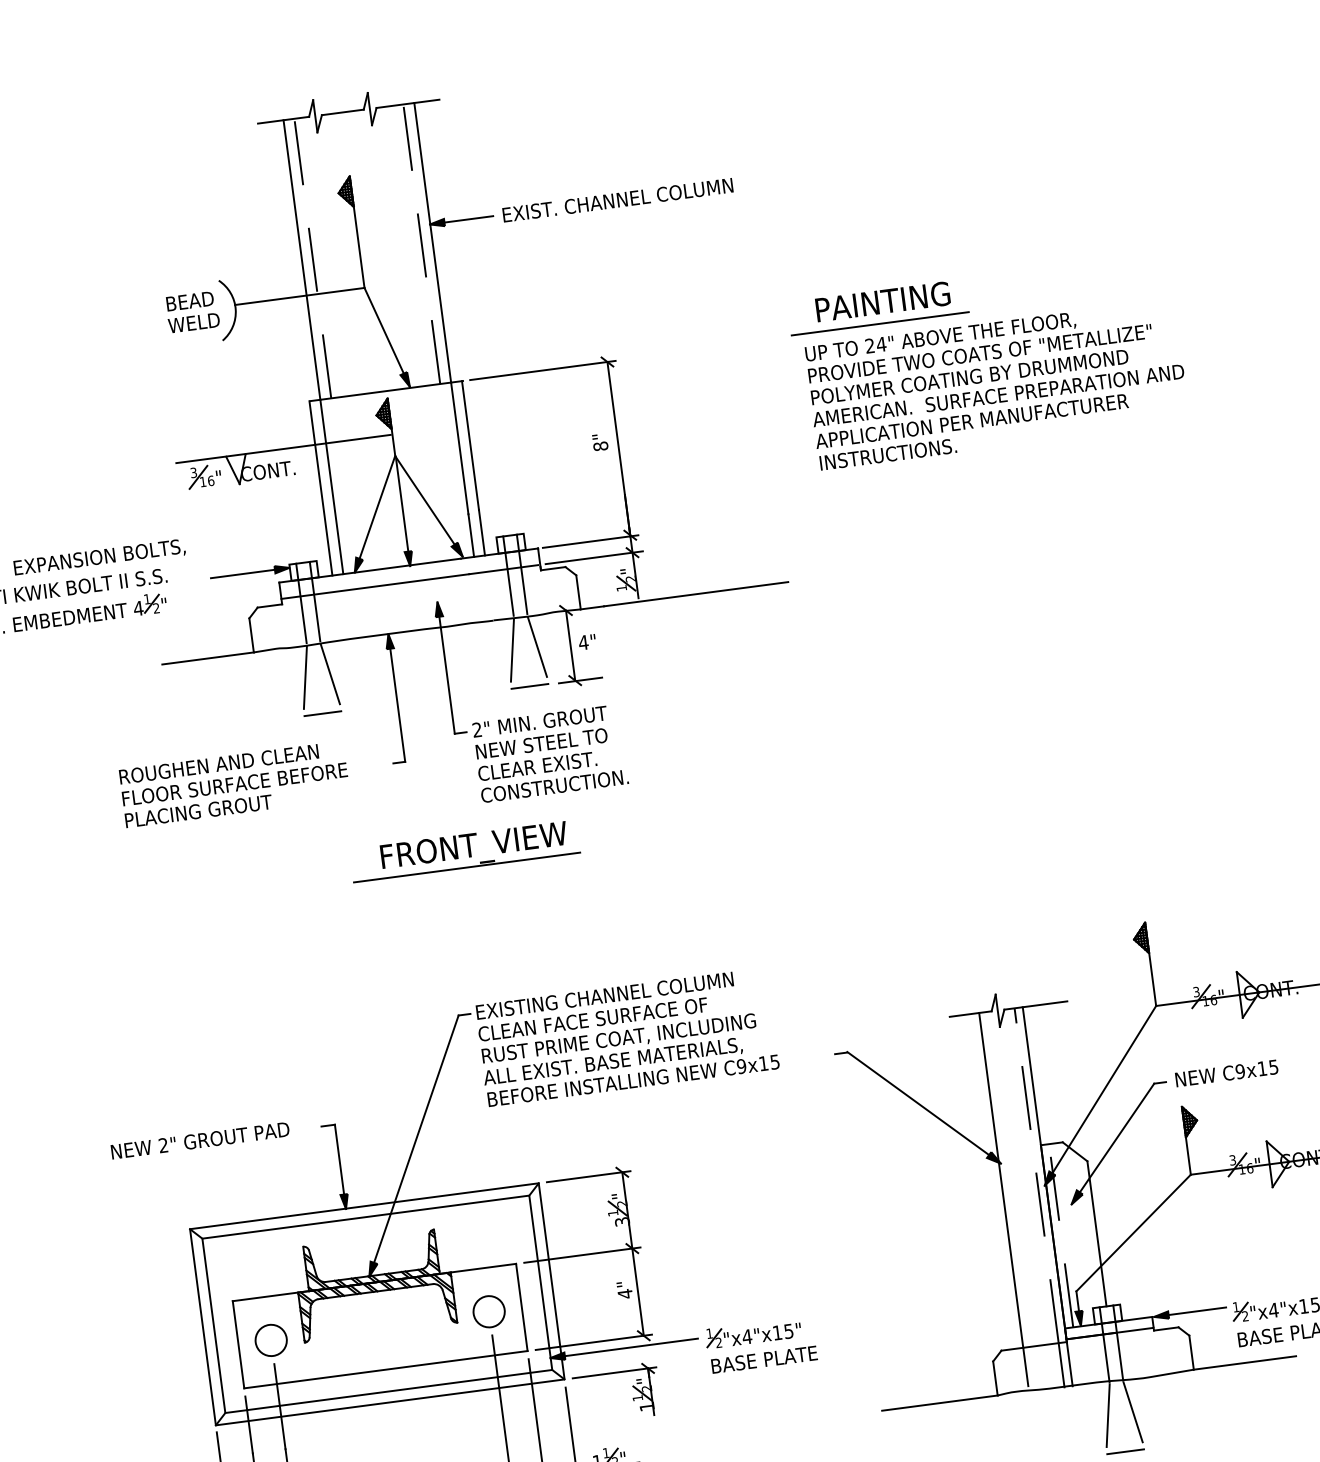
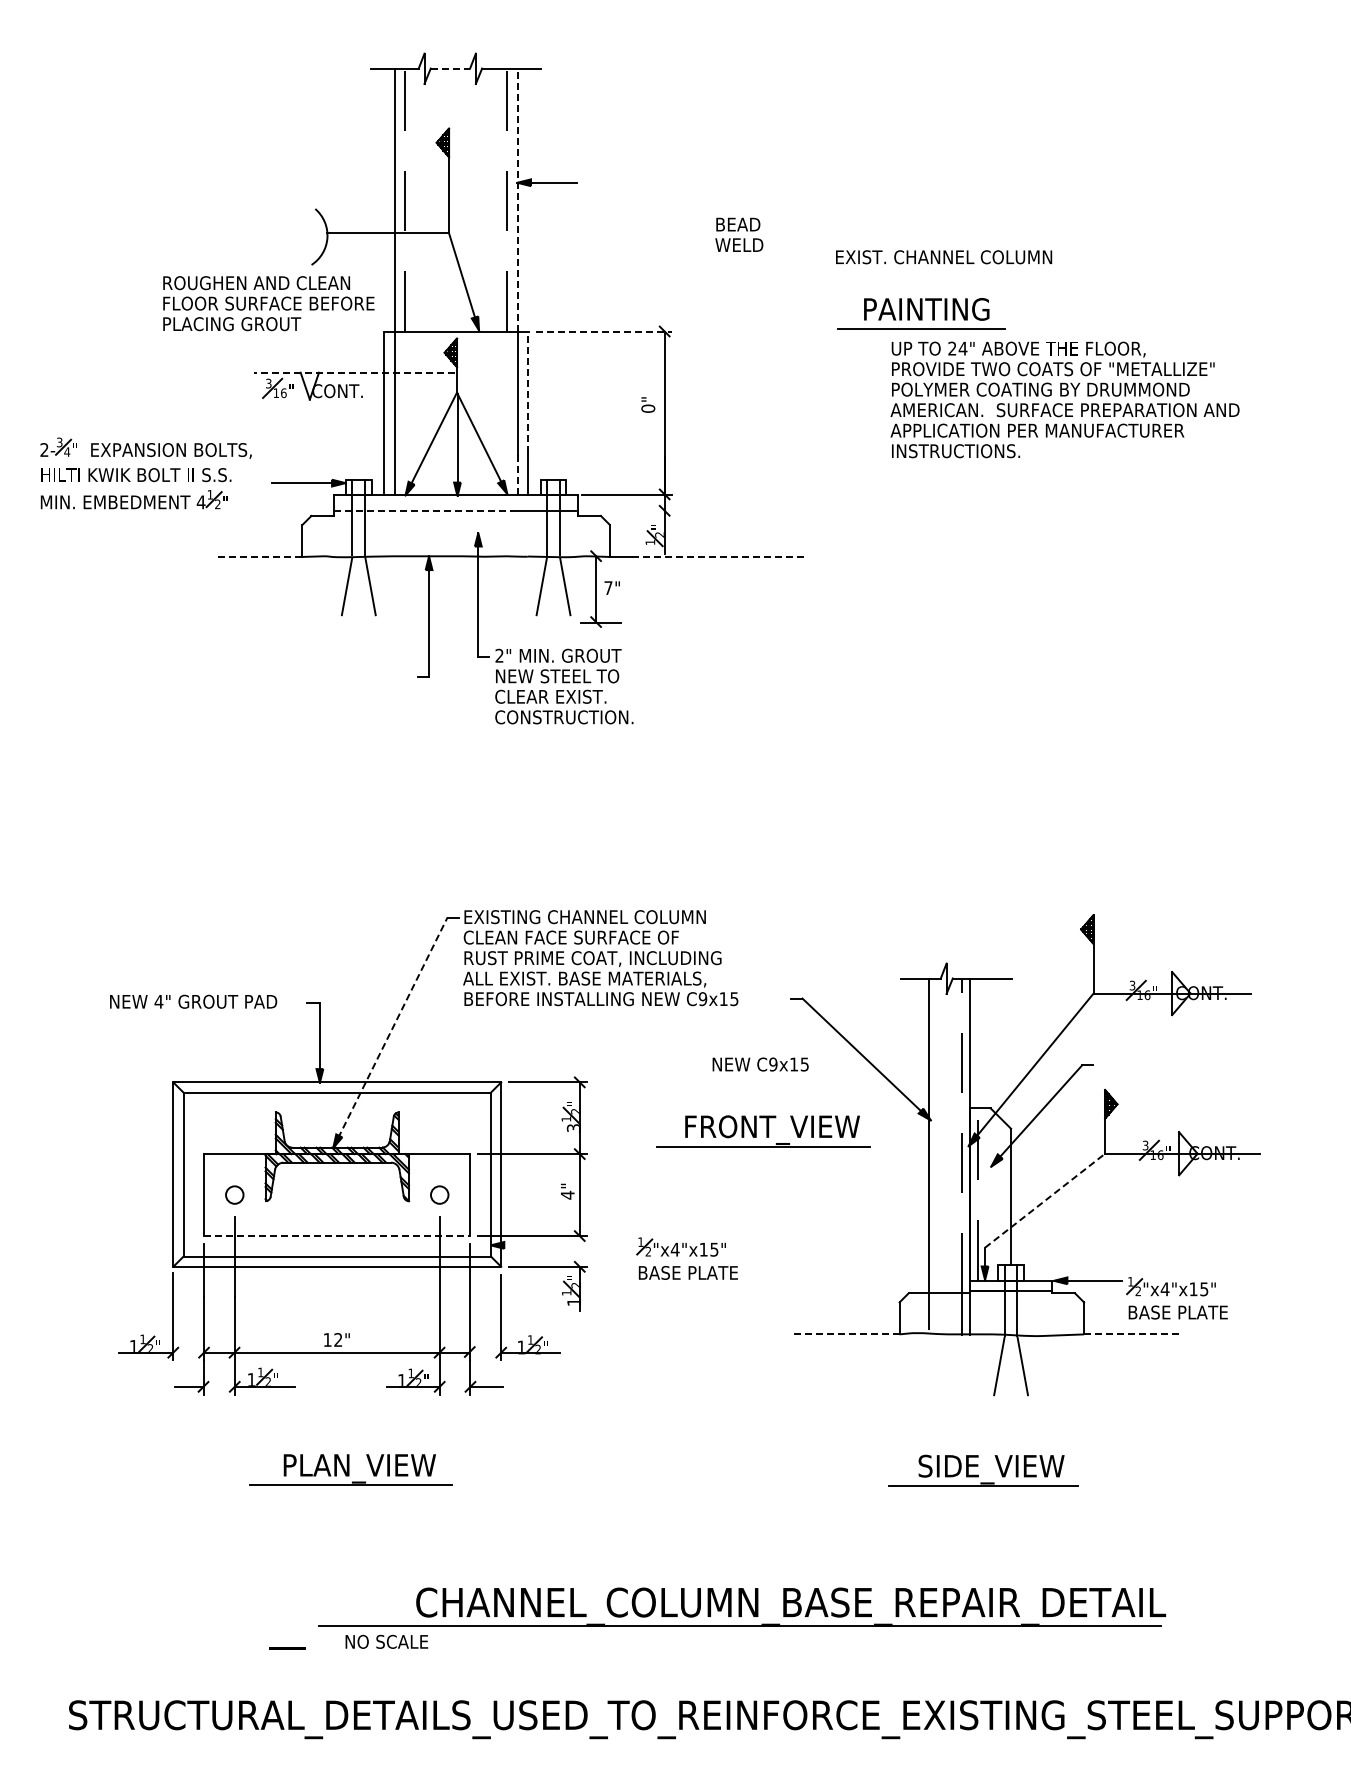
line: (342, 112) -> (450, 68), solid -> dashed
text: (618, 200) -> (944, 257), moved
line: (432, 242) -> (517, 199), solid -> dashed
text: (192, 311) -> (739, 234), moved
line: (543, 370) -> (604, 331), solid -> dashed
text: (996, 384) -> (1064, 399), moved
line: (470, 446) -> (527, 392), solid -> dashed
text: (599, 446) -> (647, 408), 8" -> 0"
line: (283, 449) -> (354, 372), solid -> dashed
line: (470, 534) -> (517, 474), solid -> dashed
line: (594, 557) -> (628, 510), removed
line: (376, 586) -> (423, 510), solid -> dashed
line: (696, 593) -> (718, 556), solid -> dashed
text: (583, 642) -> (608, 587), 4" -> 7"
line: (207, 658) -> (258, 556), solid -> dashed
line: (529, 685) -> (553, 621), removed
line: (322, 713) -> (358, 621), removed
text: (234, 784) -> (268, 303), moved
part: (465, 851) -> (763, 1131), moved
text: (1226, 1073) -> (760, 1064), moved
text: (163, 1145) -> (158, 1001), 2" -> 4"
line: (414, 1145) -> (390, 1032), solid -> dashed
line: (1134, 1232) -> (1045, 1200), solid -> dashed
circle: (488, 1311) -> (439, 1194), size x0.6
circle: (270, 1339) -> (234, 1194), size x0.6
line: (623, 1348) -> (559, 1245), removed
line: (1245, 1363) -> (1132, 1334), solid -> dashed
line: (386, 1370) -> (337, 1236), solid -> dashed
line: (939, 1403) -> (844, 1334), solid -> dashed
line: (1124, 1451) -> (1010, 1401), removed

